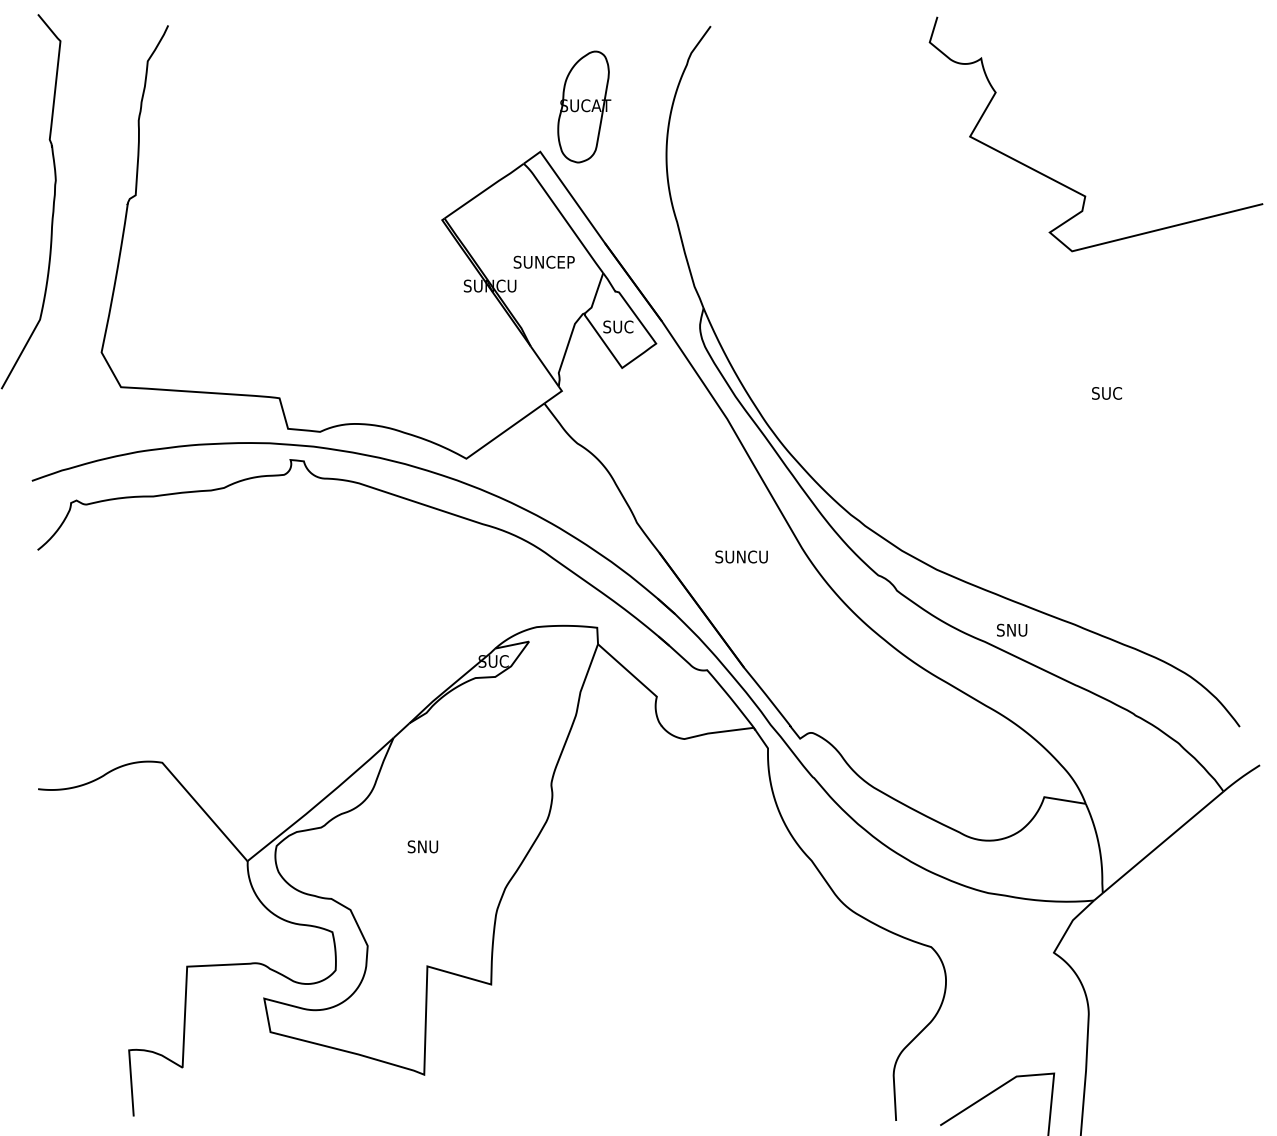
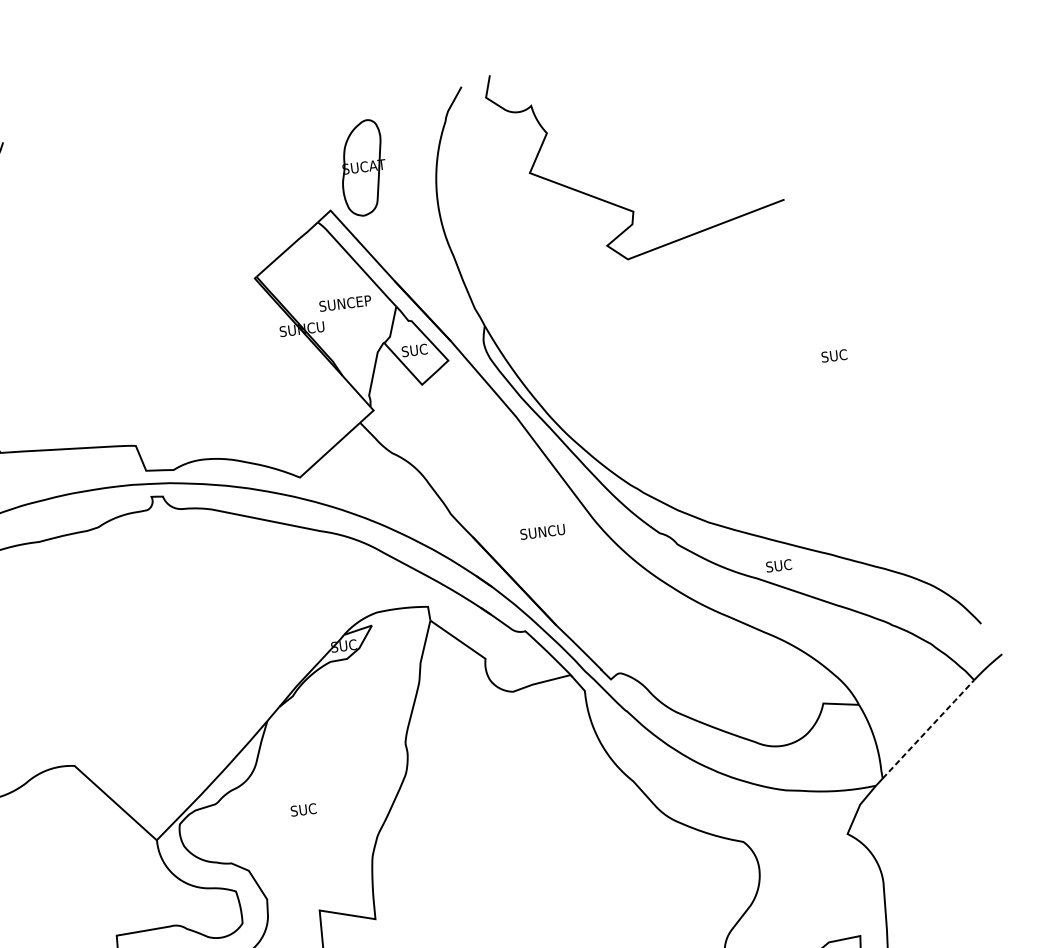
curve: (1068, 186) -> (618, 205), moved
text: (1012, 629) -> (779, 565), SNU -> SUC
line: (1163, 842) -> (928, 729), solid -> dashed
text: (422, 846) -> (303, 809), SNU -> SUC

